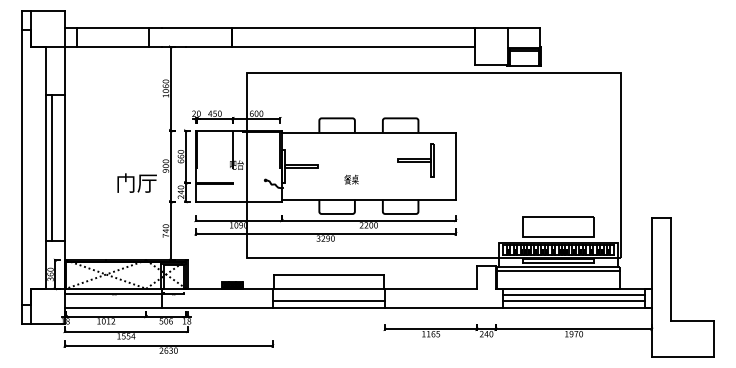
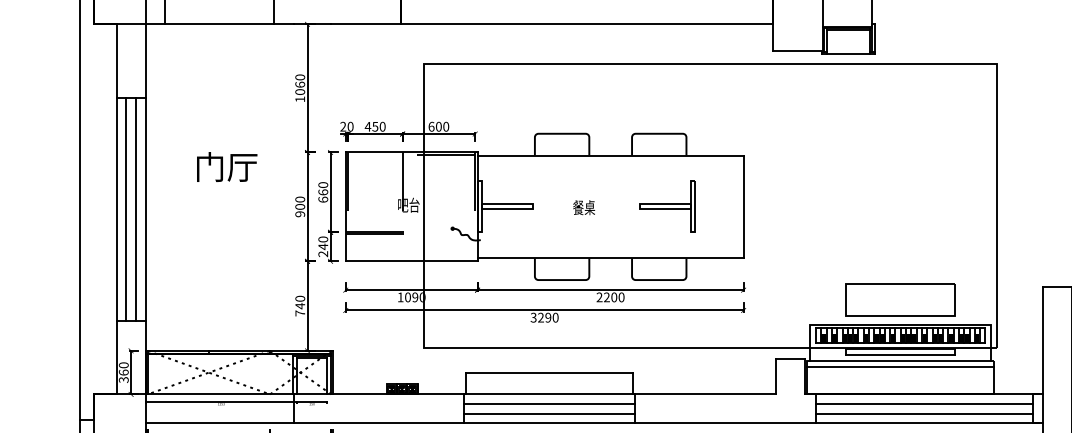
part: (415, 160) -> (666, 207), moved
line: (58, 167) -> (135, 208), added
text: (351, 179) -> (584, 207), moved
text: (136, 182) -> (226, 166), moved
line: (328, 295) -> (548, 404), added

